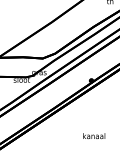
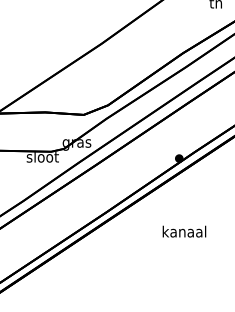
text: (94, 136) -> (185, 232), moved

